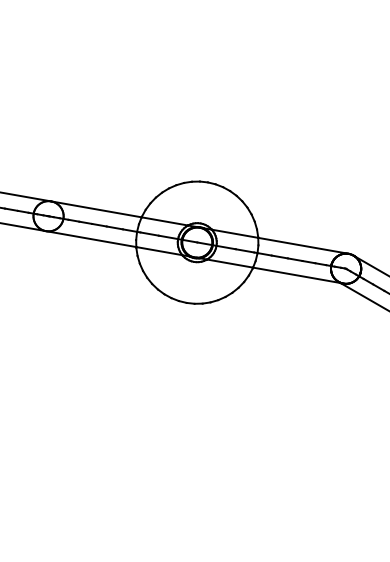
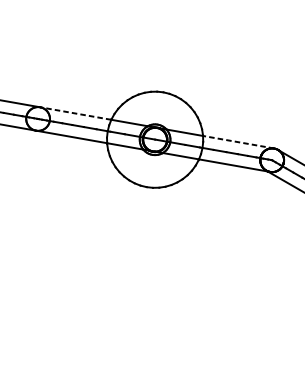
line: (96, 209) -> (75, 113), solid -> dashed
line: (303, 245) -> (238, 141), solid -> dashed

